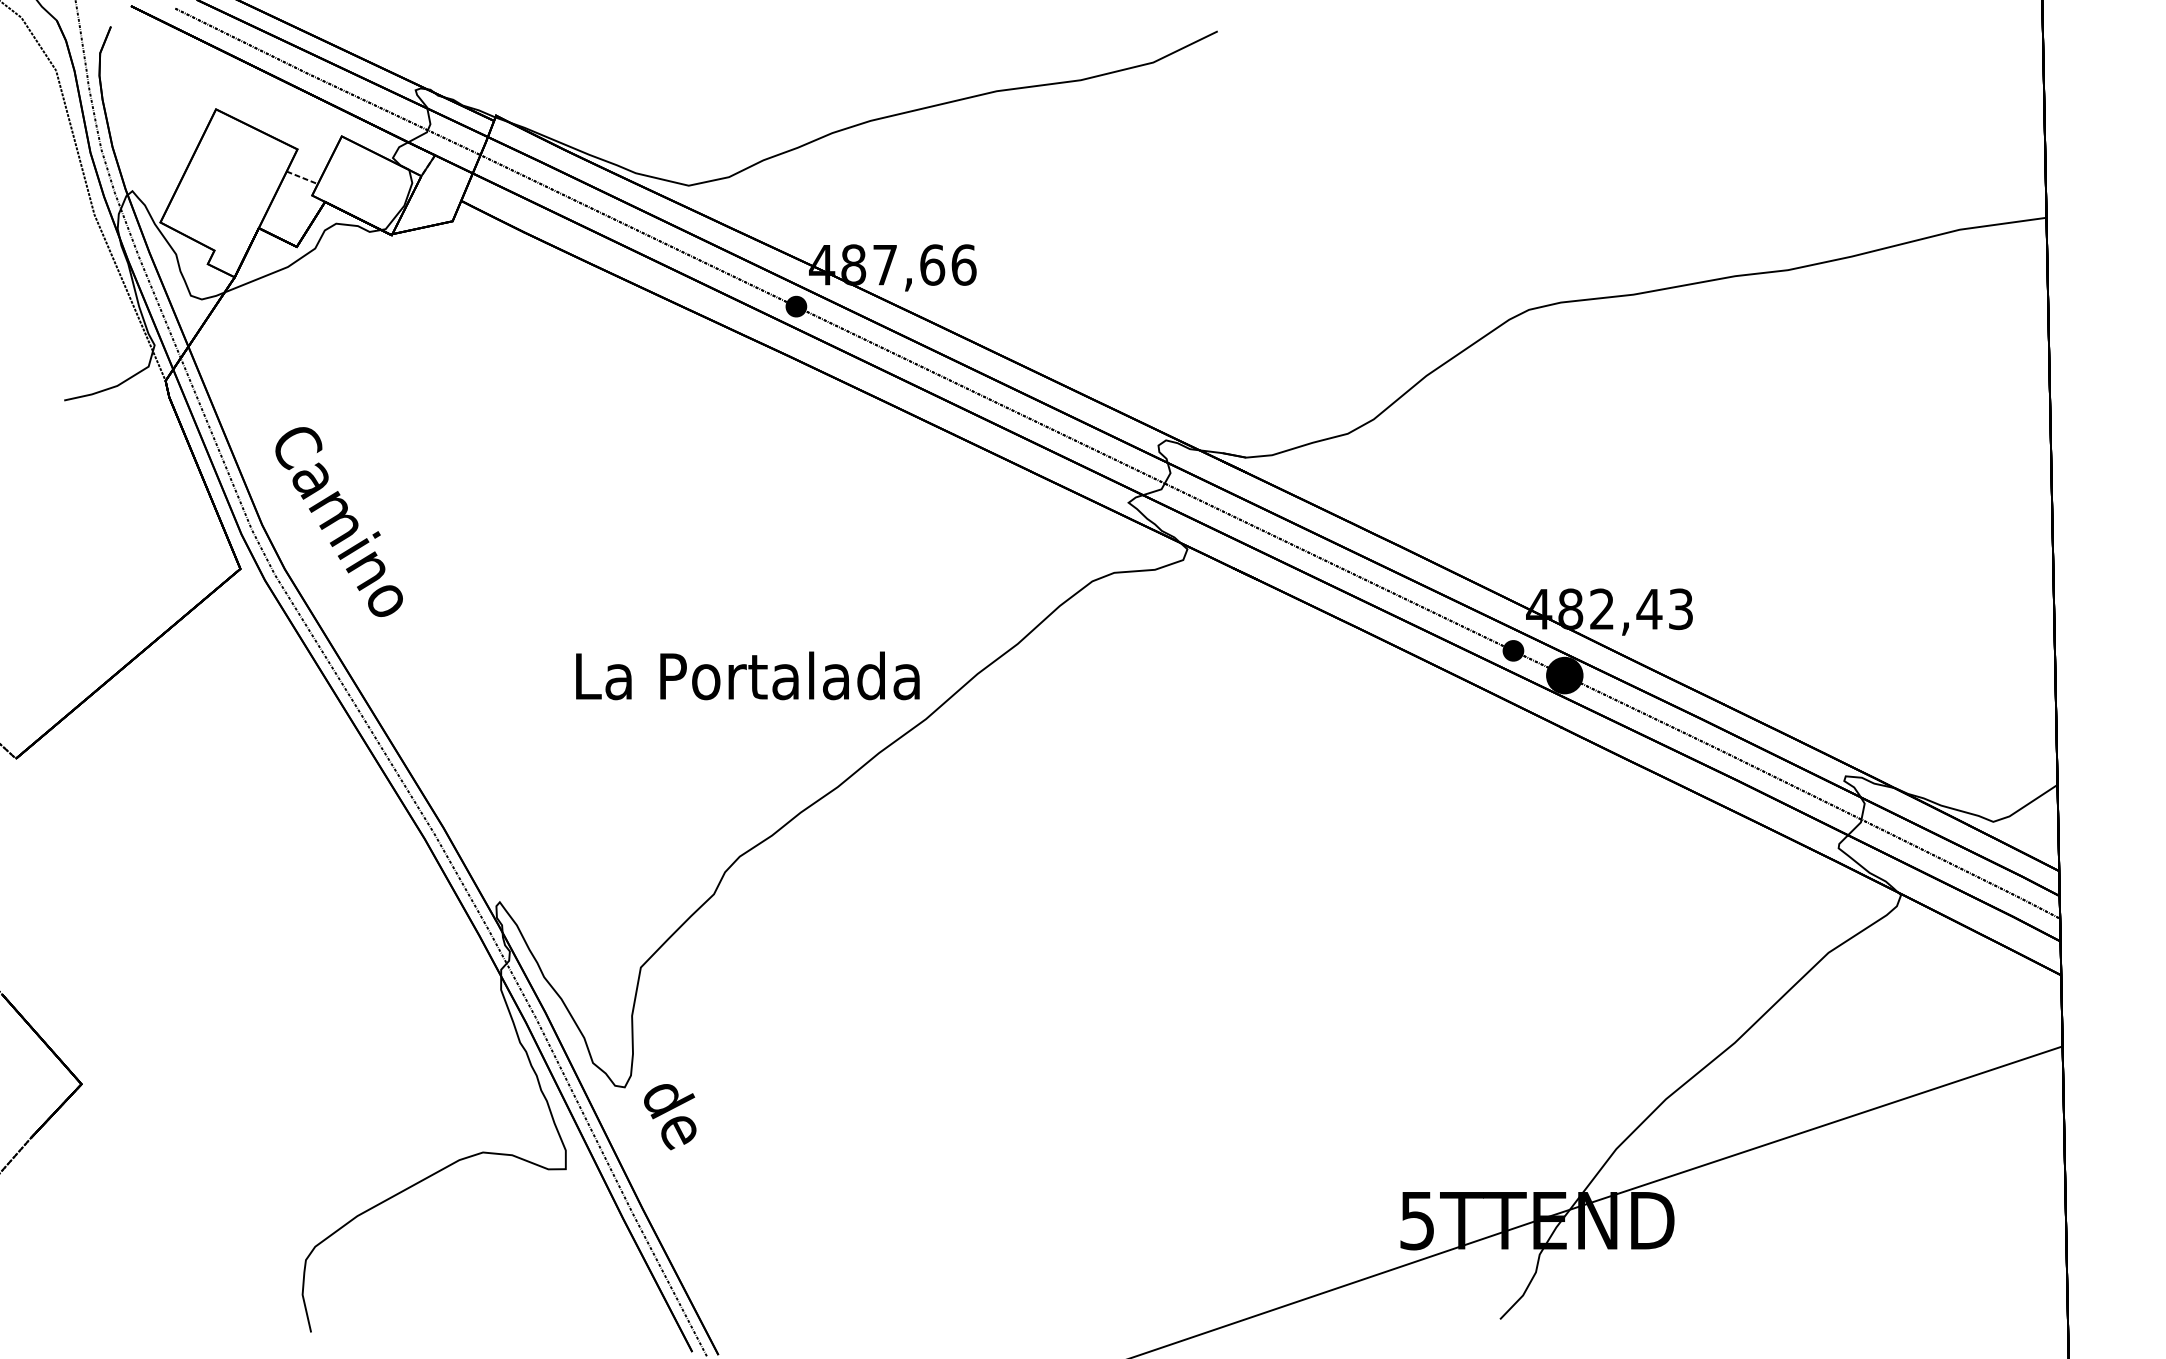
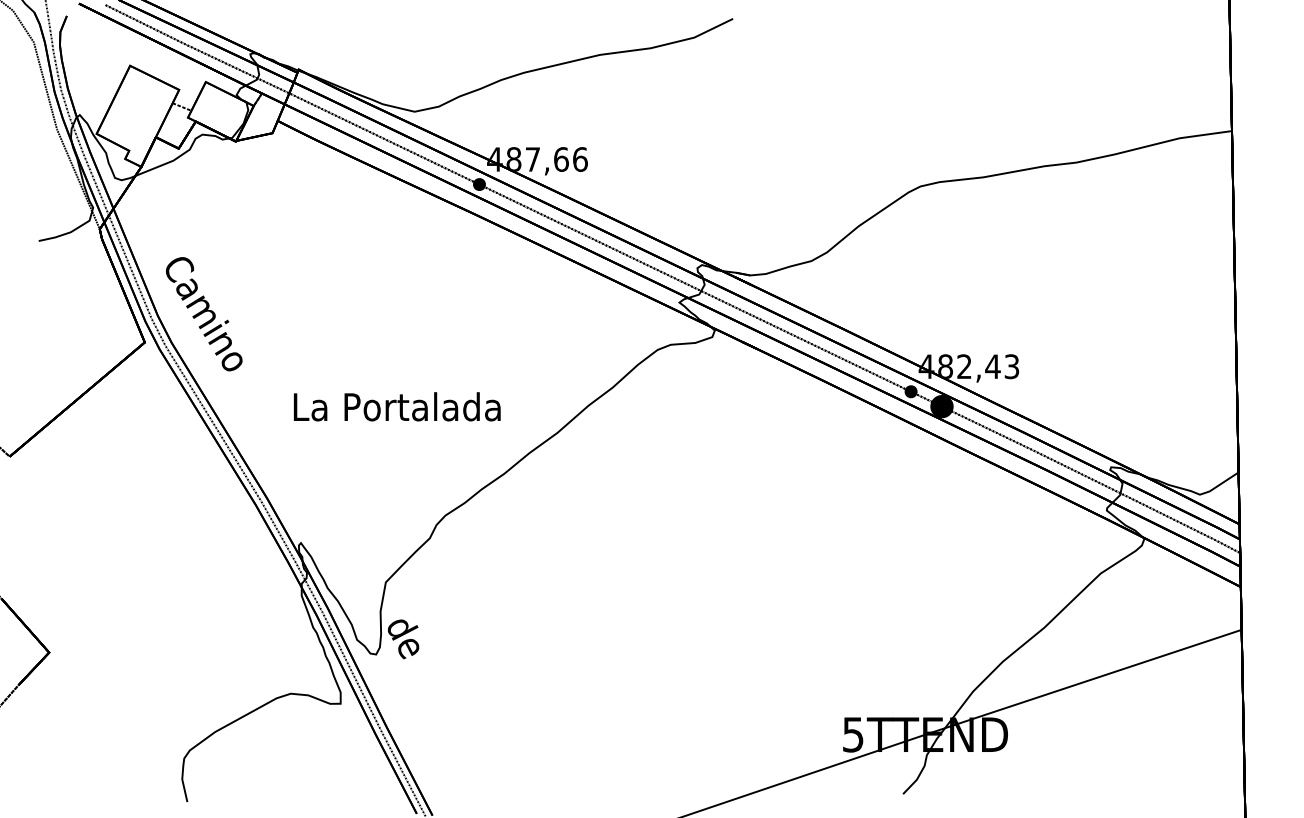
text: (748, 675) -> (397, 406), moved
text: (670, 1117) -> (403, 639), moved

